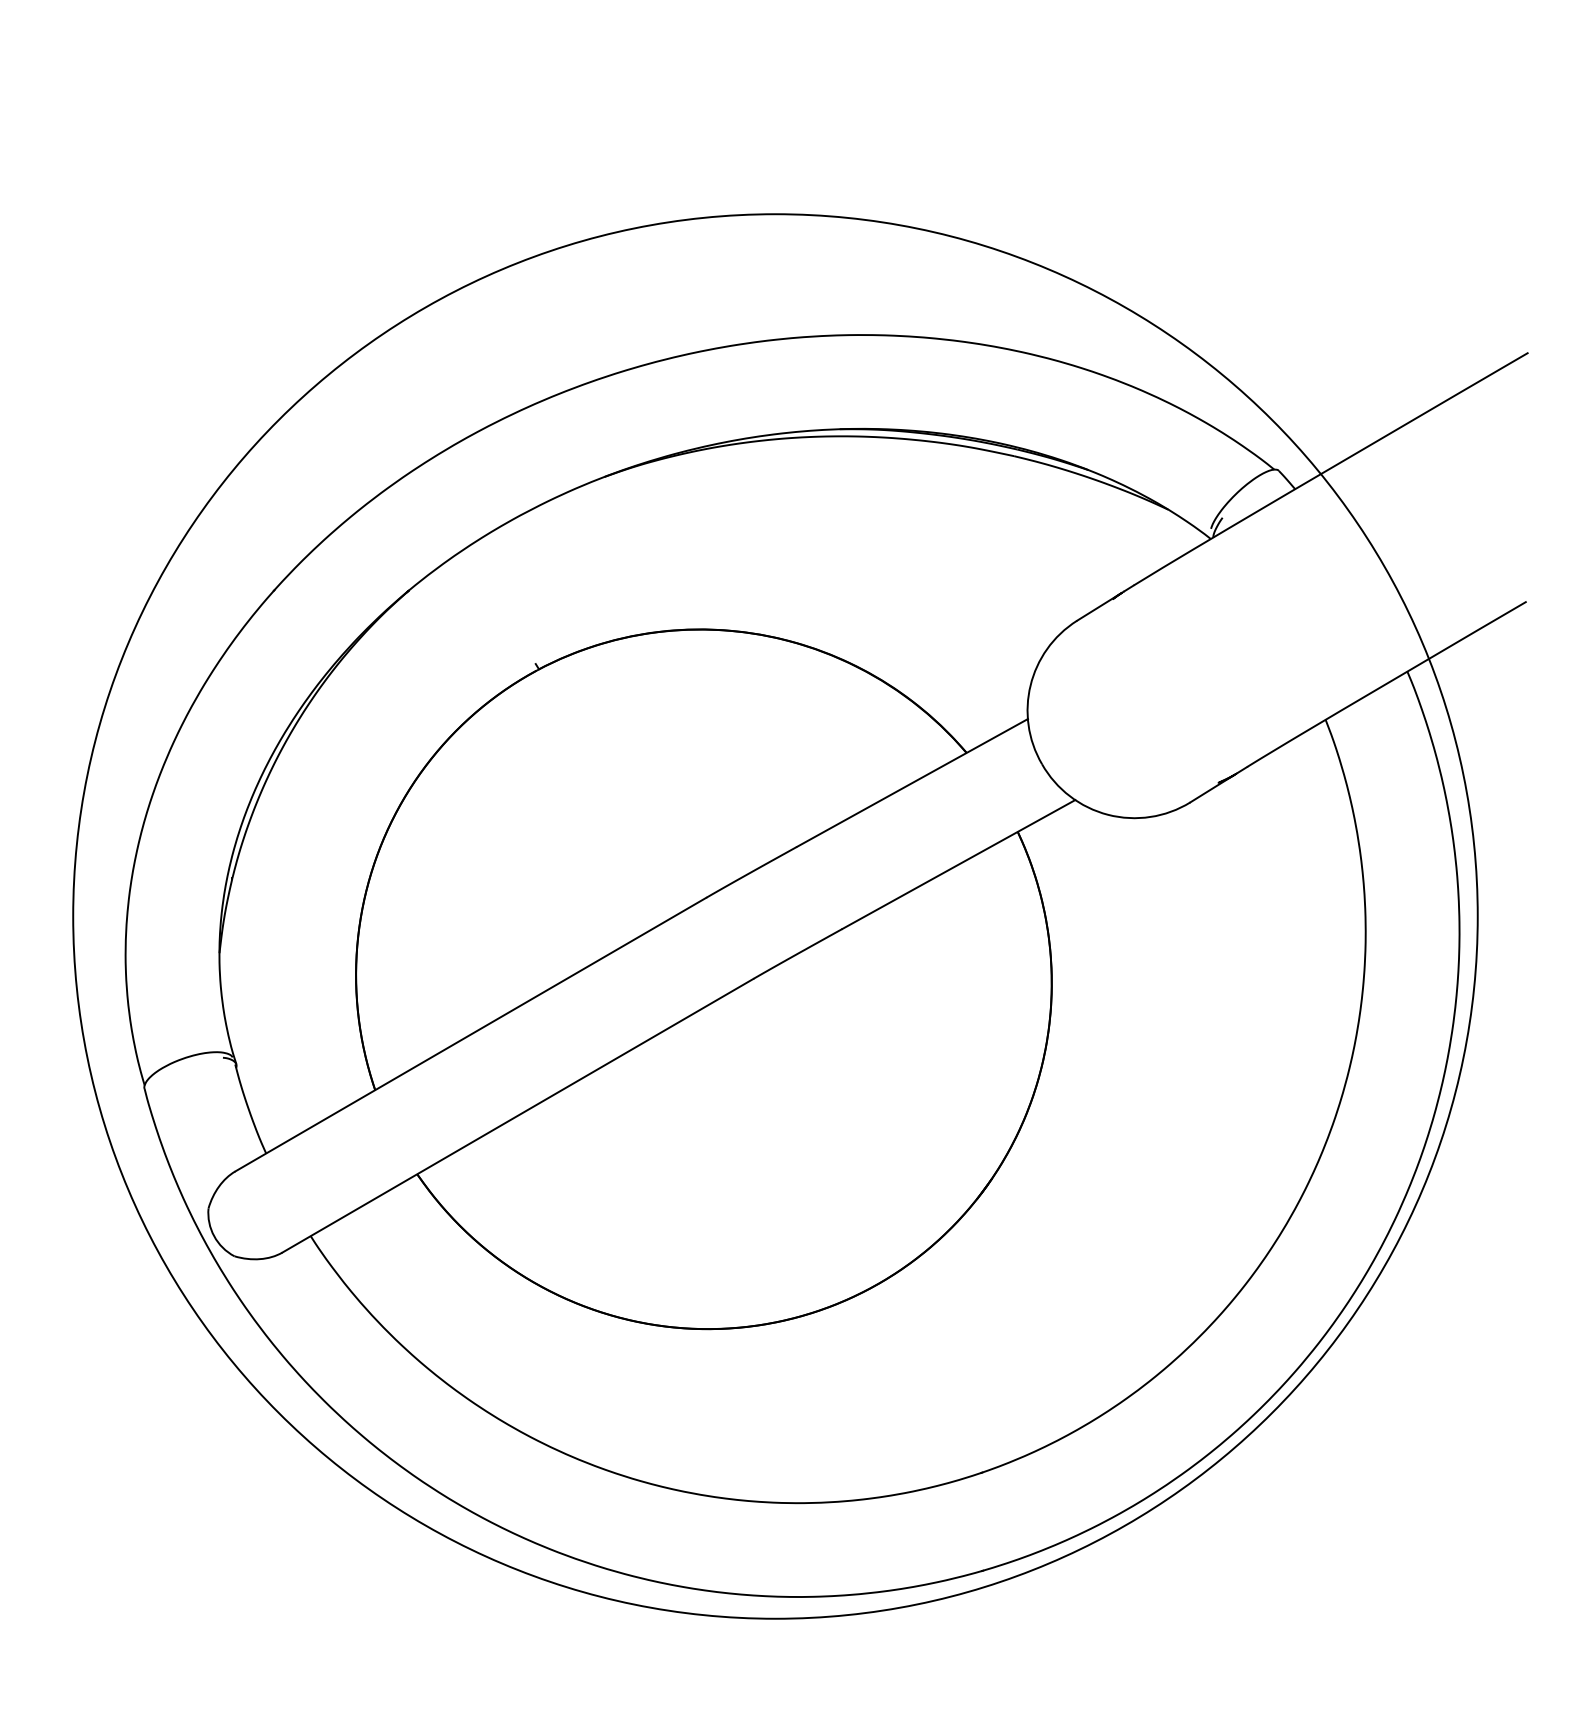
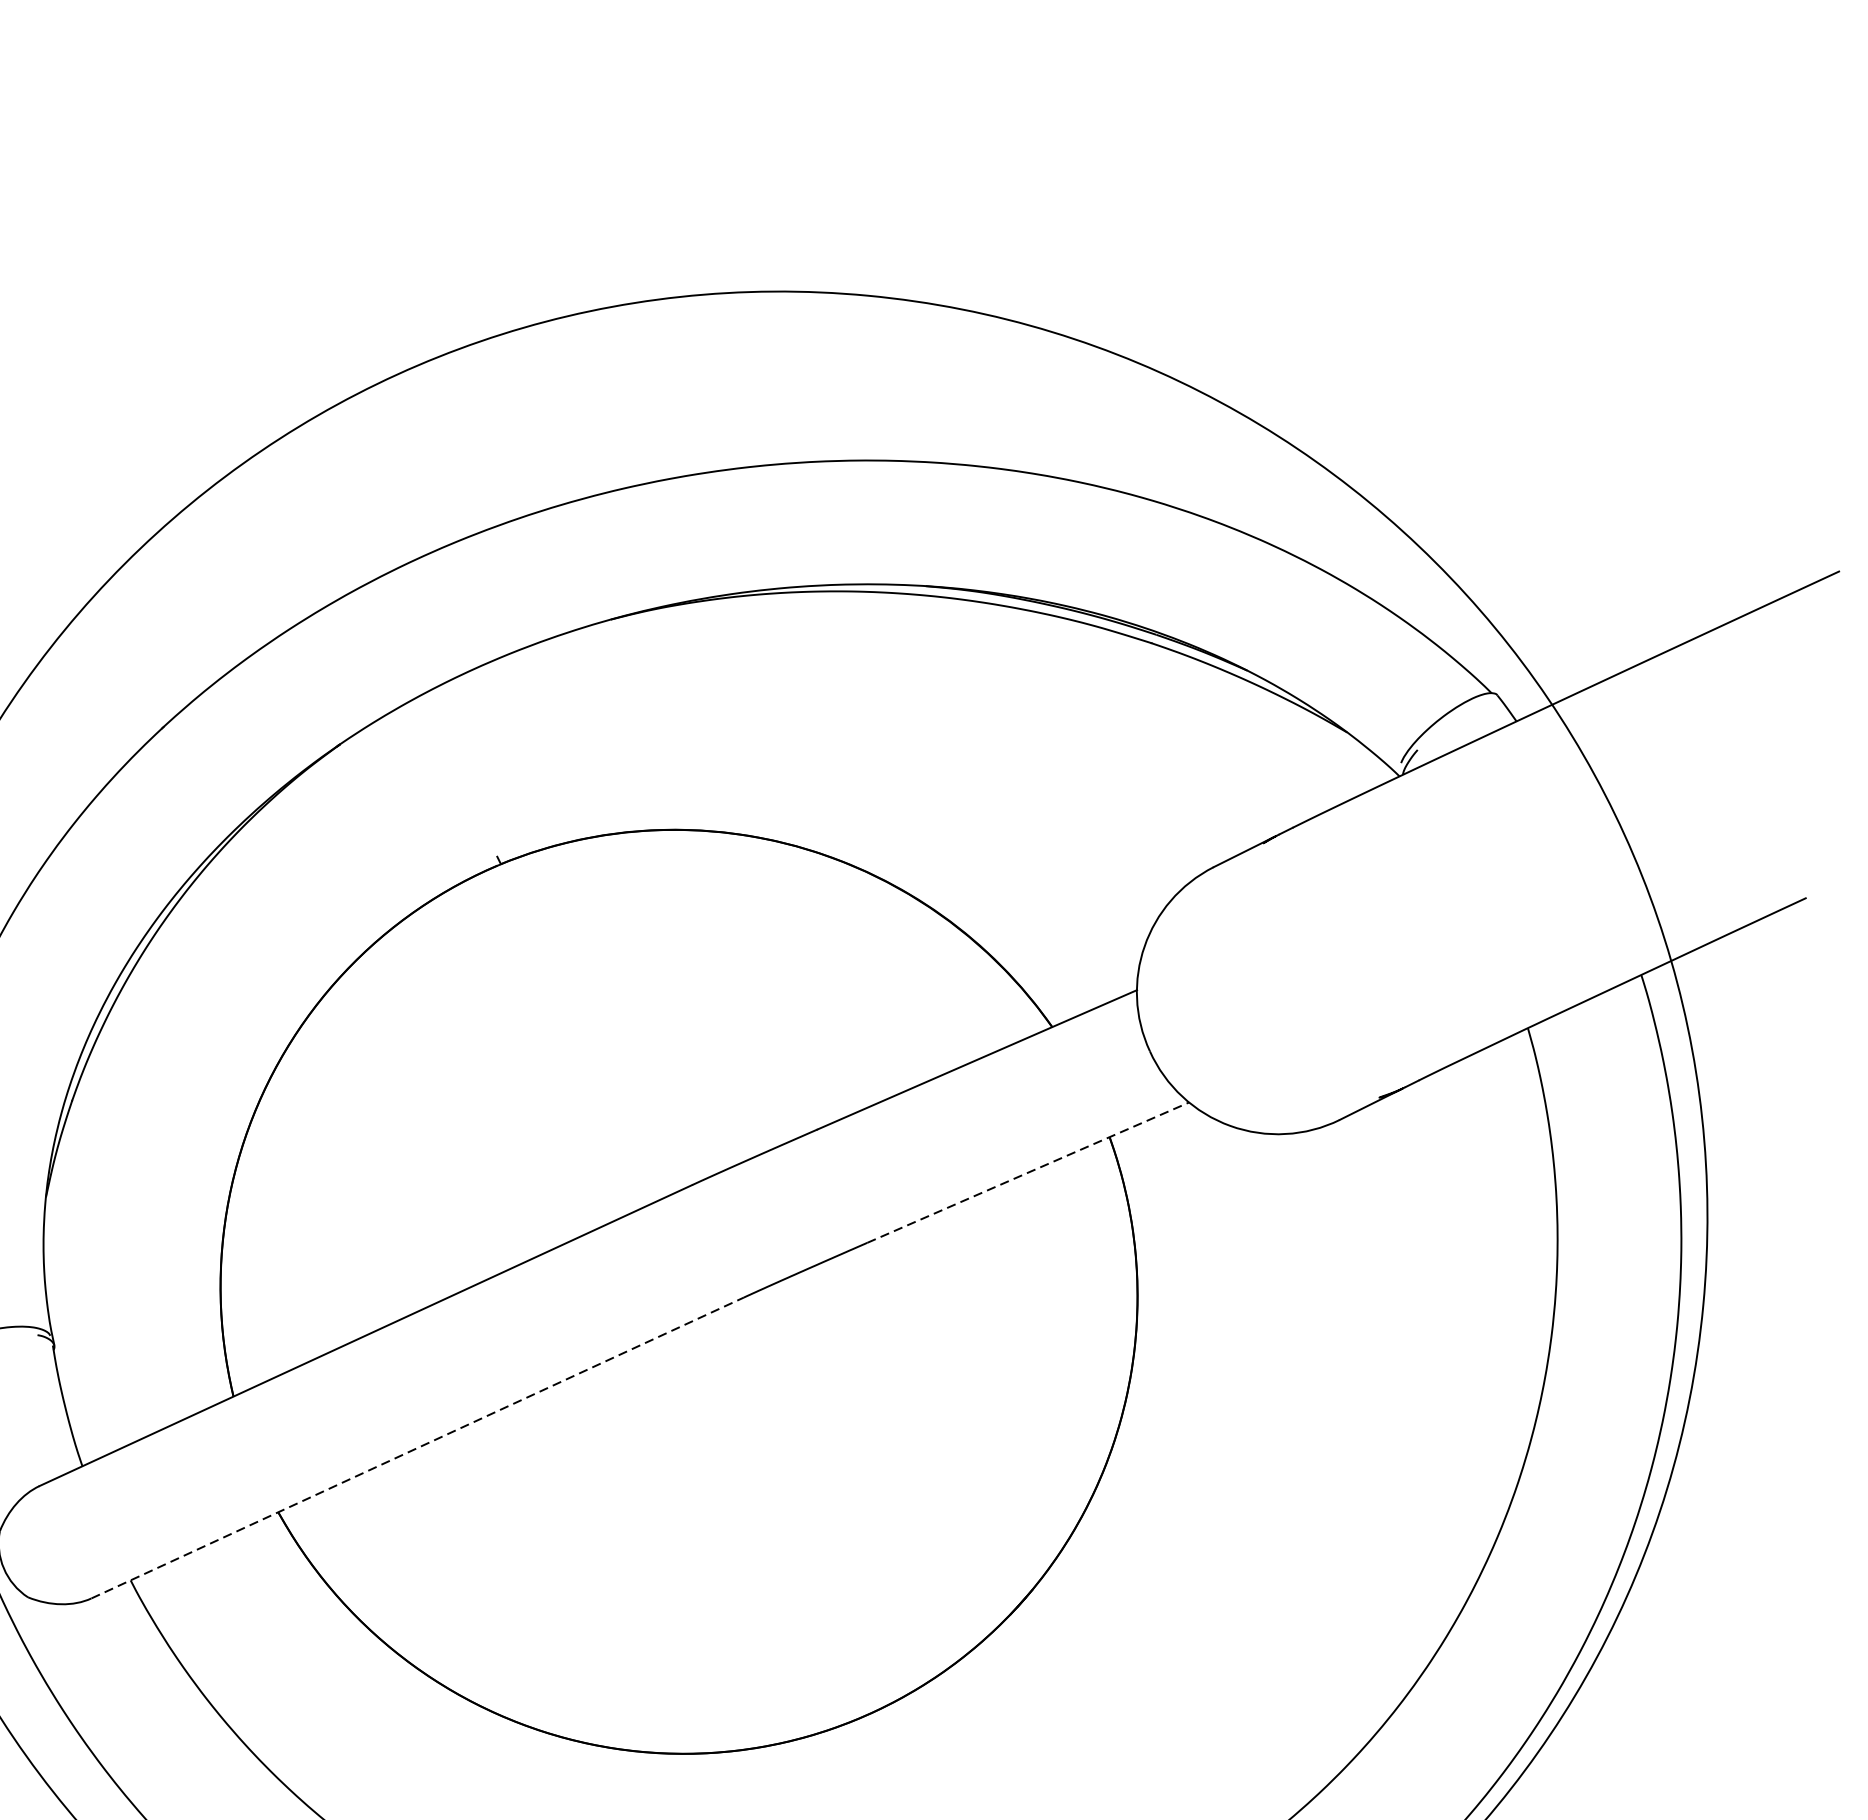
line: (959, 864) -> (1029, 1172), solid -> dashed
line: (518, 1115) -> (418, 1447), solid -> dashed

